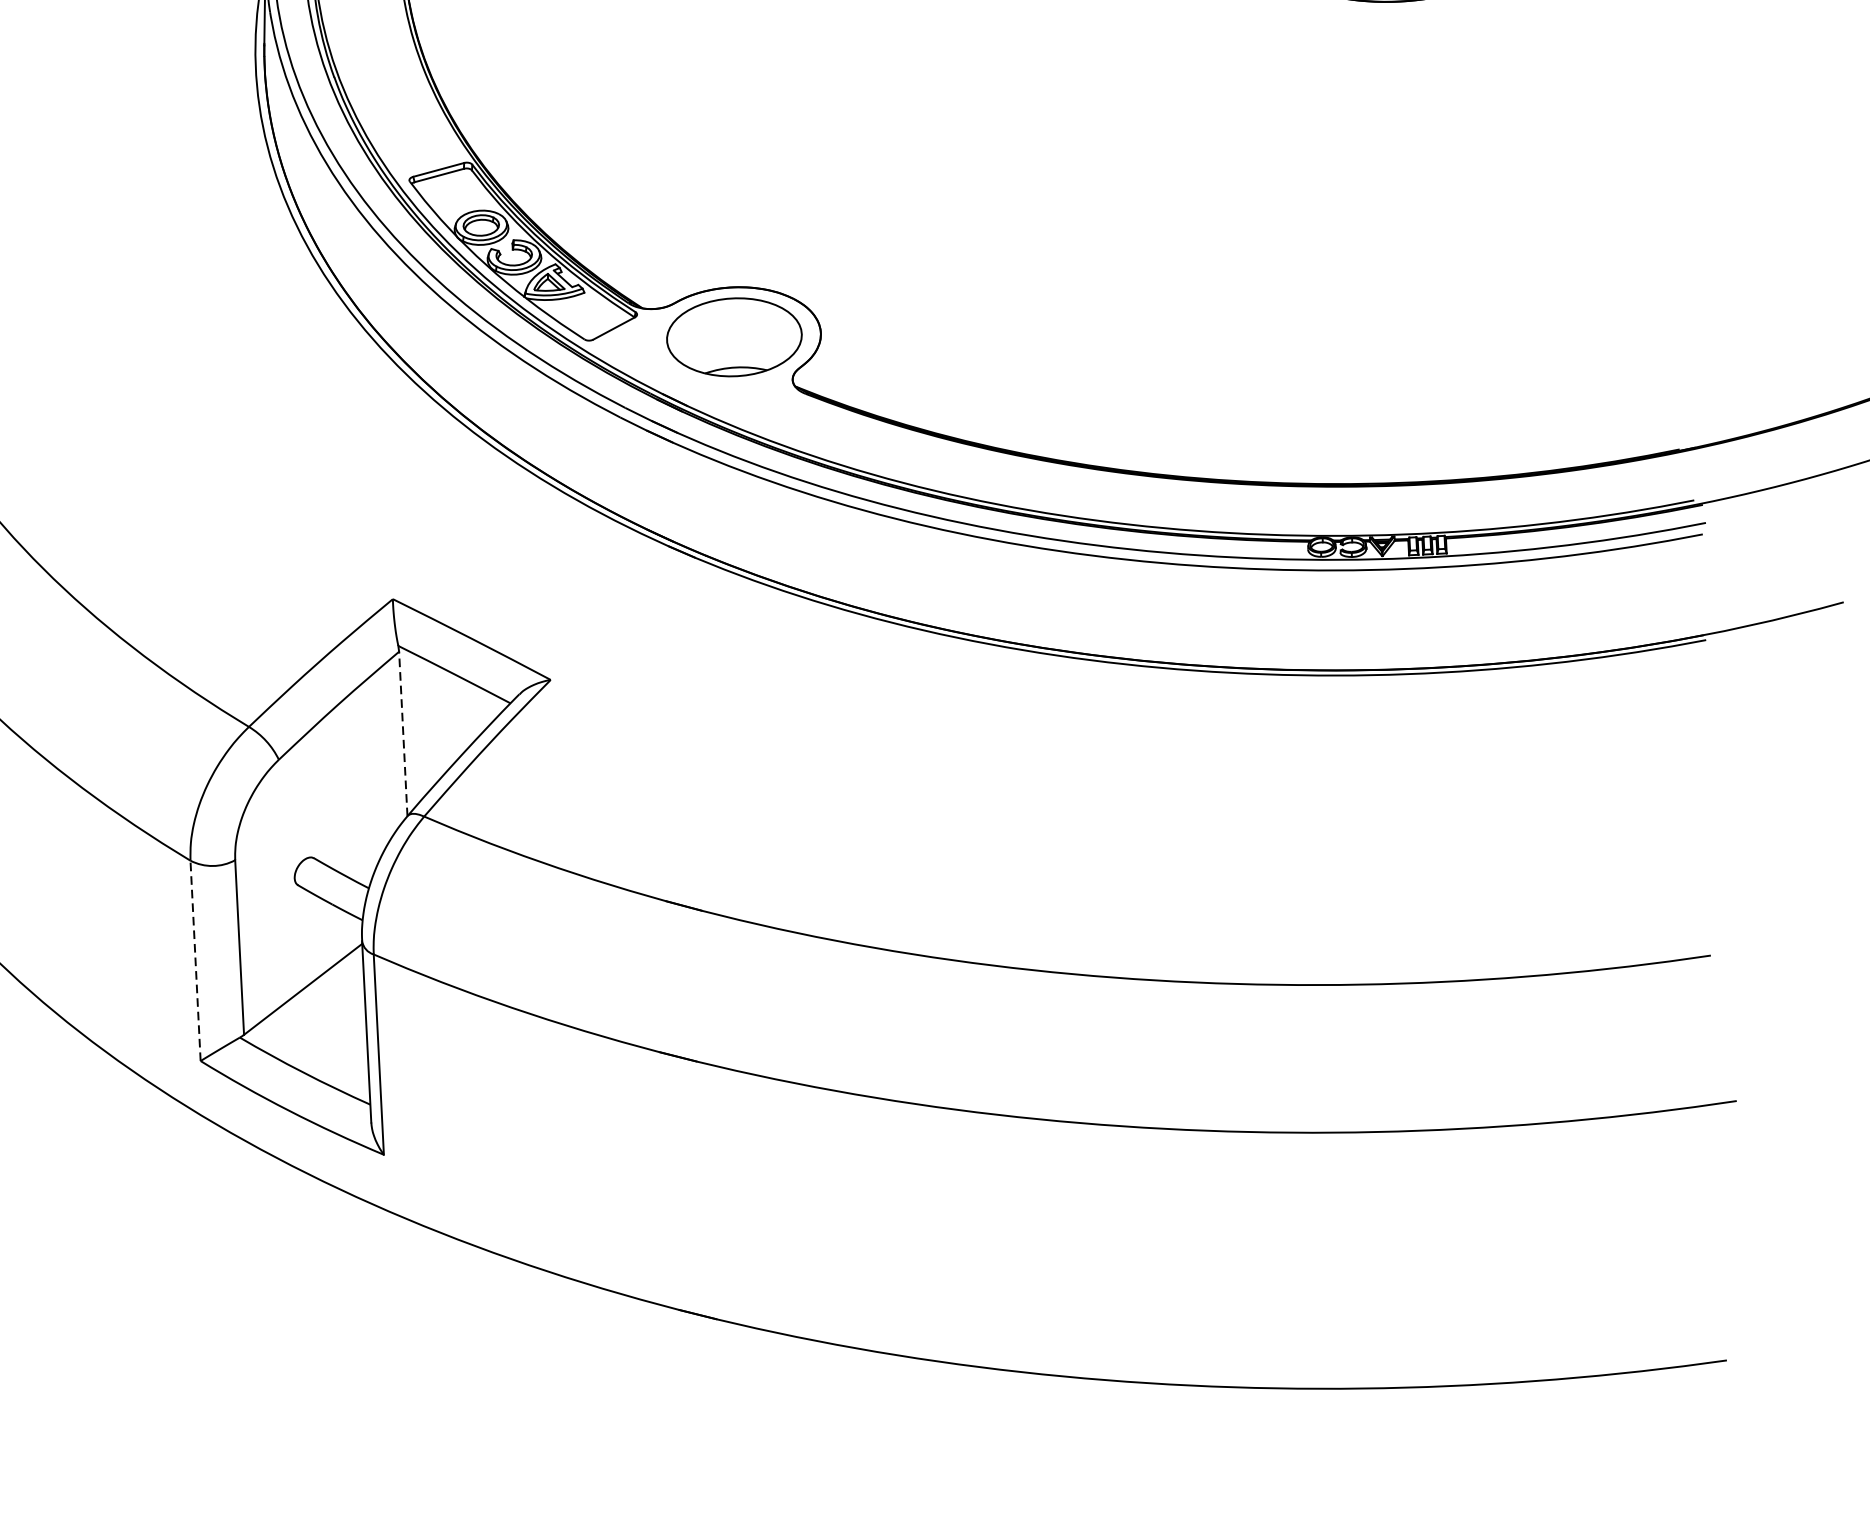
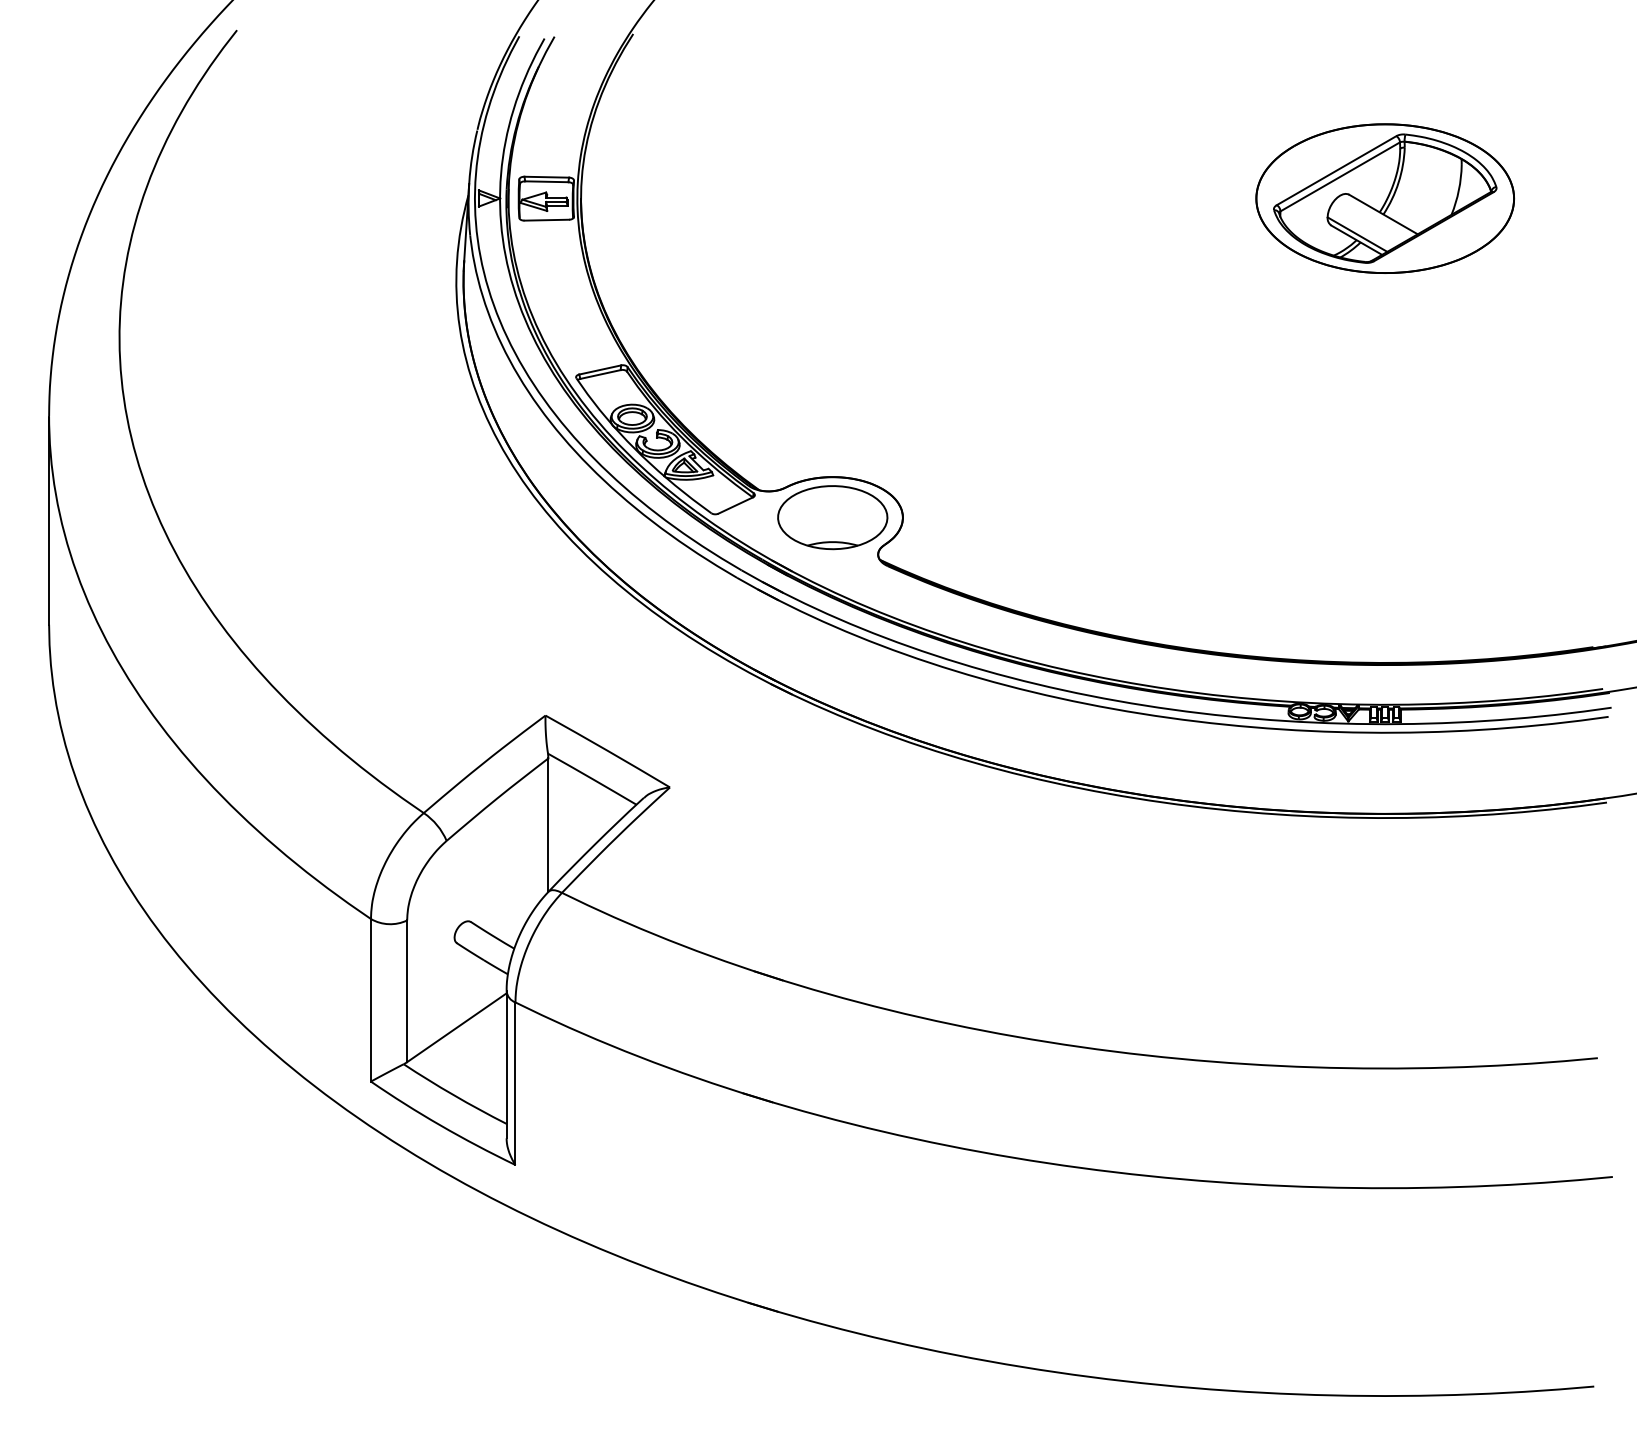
line: (403, 734) -> (548, 825), dashed -> solid
line: (194, 959) -> (370, 999), dashed -> solid

